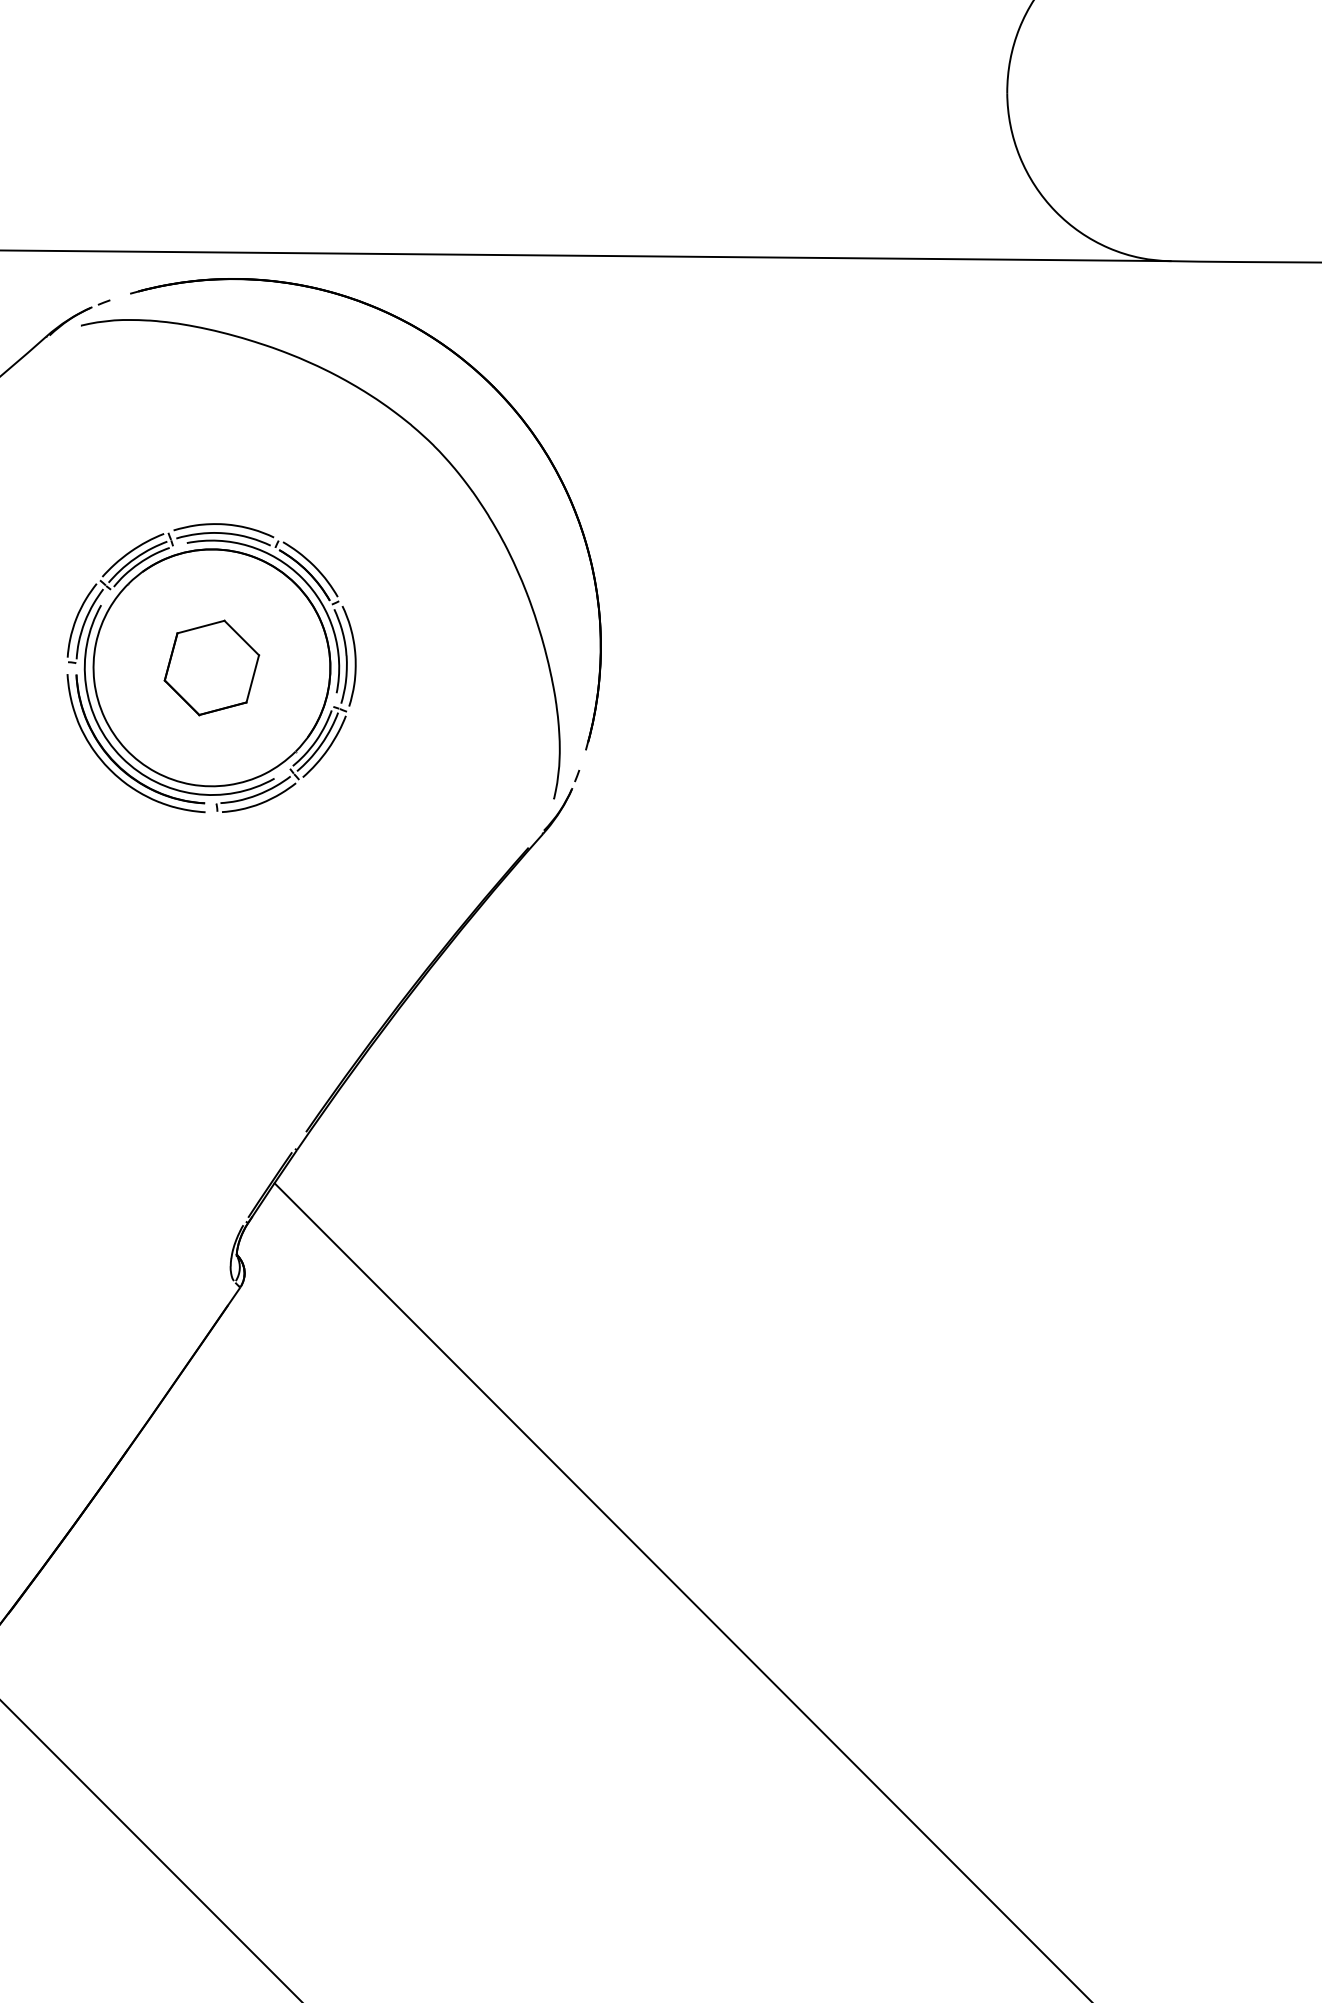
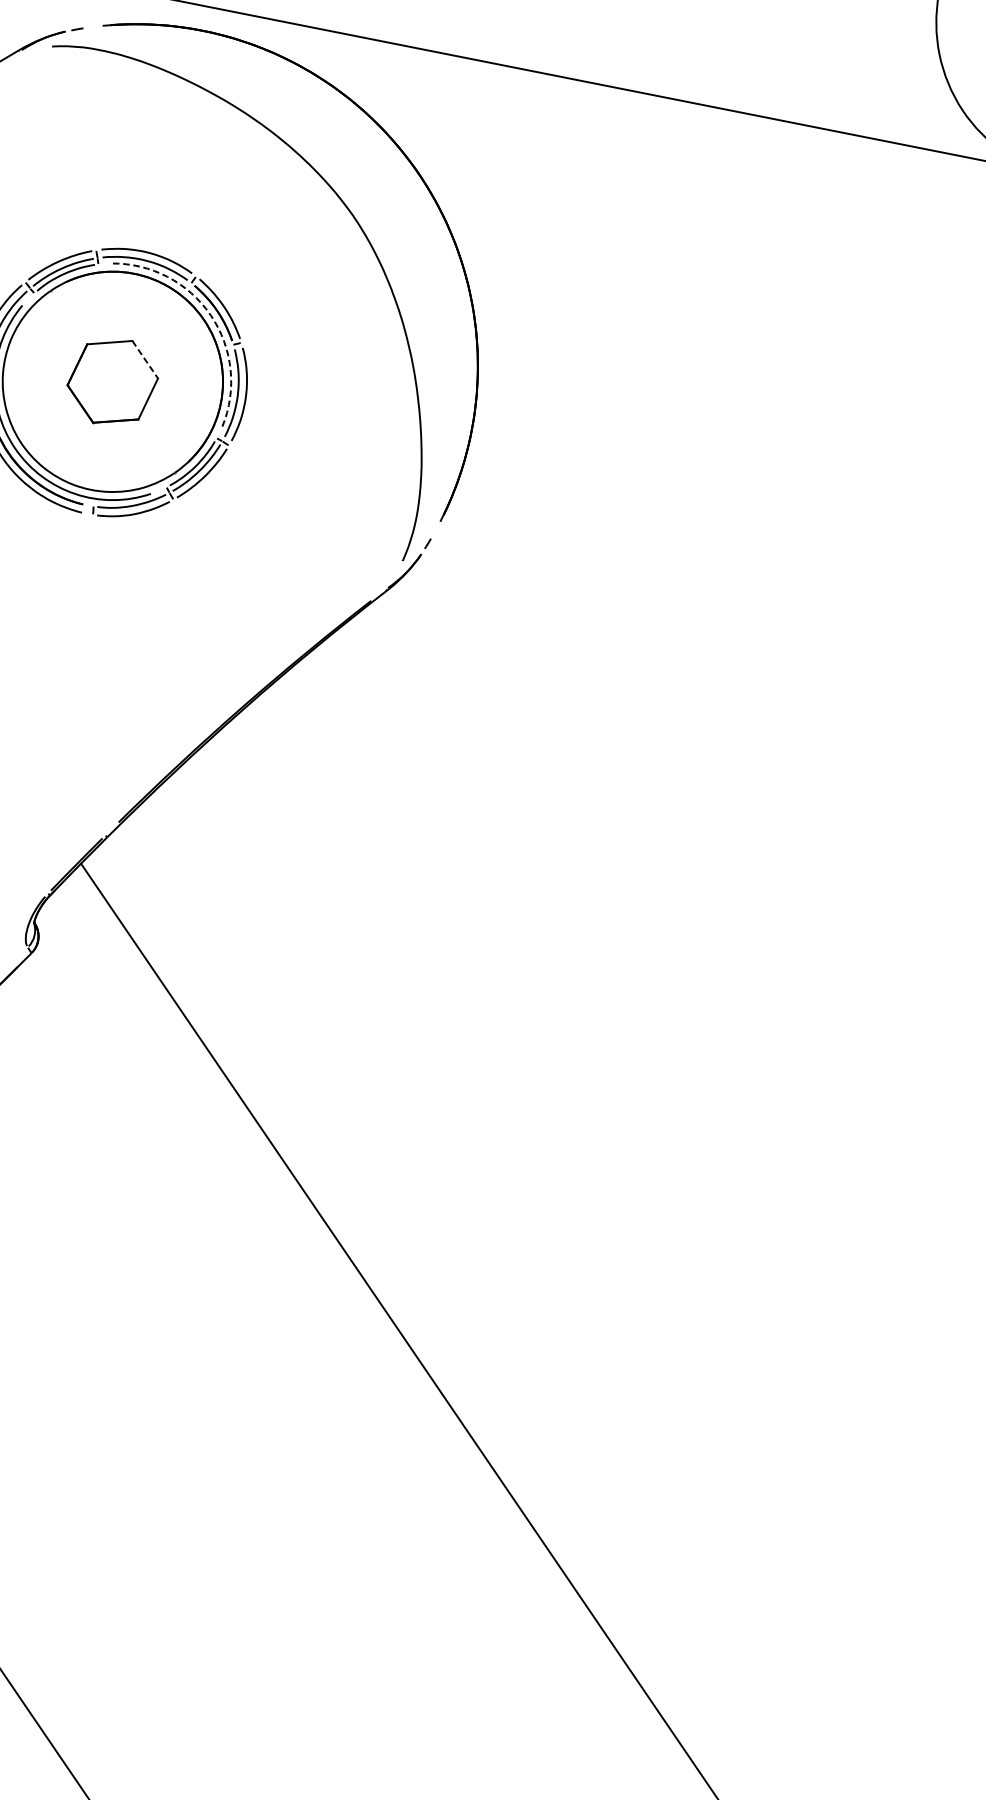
arc: (302, 577) -> (211, 314), solid -> dashed
line: (242, 638) -> (145, 360), solid -> dashed

